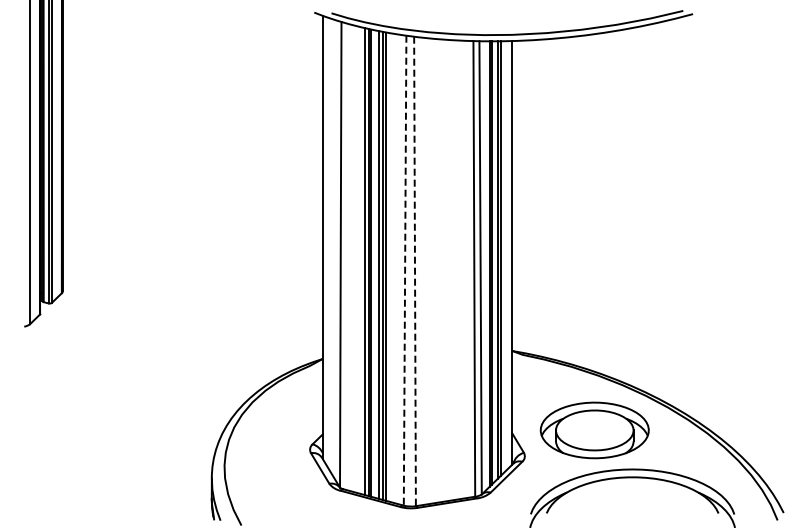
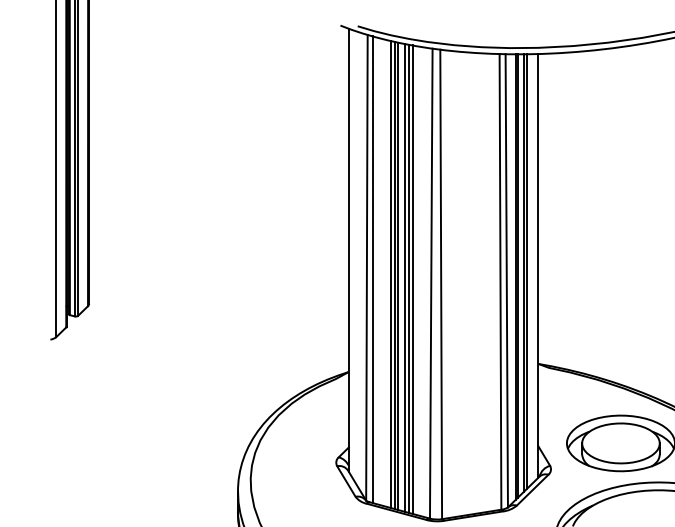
line: (346, 256) -> (372, 269), added
line: (405, 270) -> (431, 283), dashed -> solid
line: (415, 271) -> (441, 284), dashed -> solid

